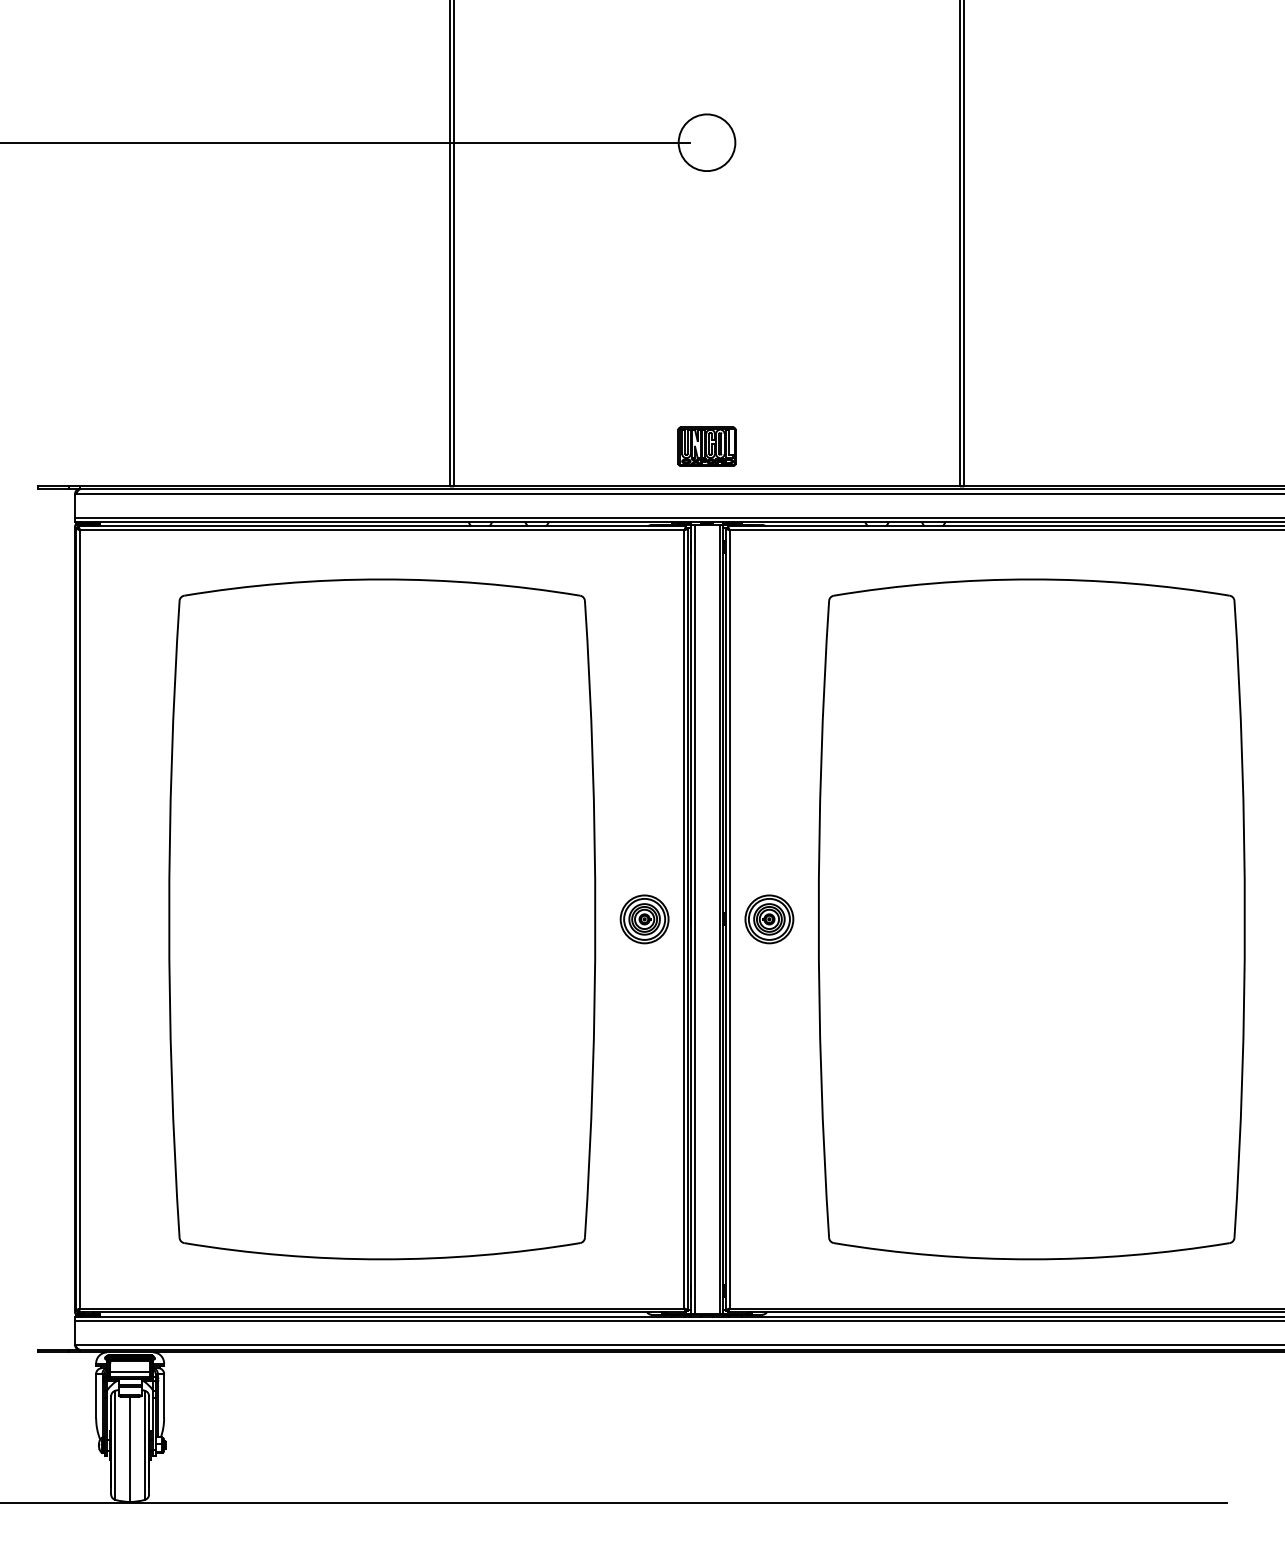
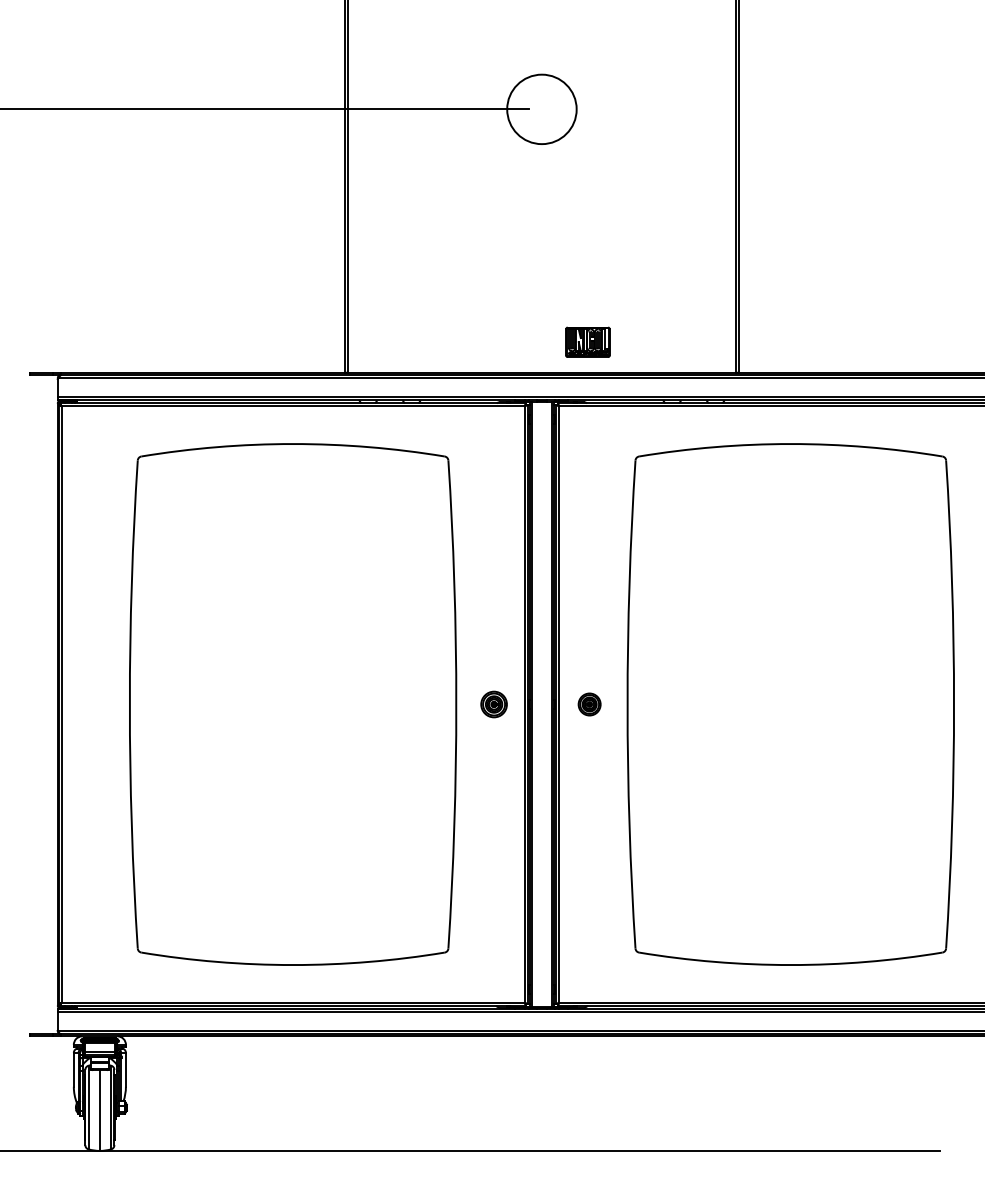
circle: (706, 142) -> (541, 109), size x1.6
part: (706, 445) -> (587, 341), moved
part: (643, 919) -> (493, 704), size x0.7
part: (769, 919) -> (589, 704), size x0.6

